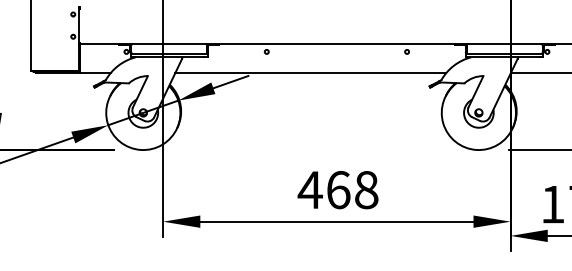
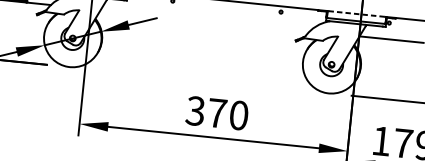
line: (504, 44) -> (356, 14), solid -> dashed
line: (310, 72) -> (204, 20), removed
text: (337, 190) -> (216, 113), 468 -> 370

